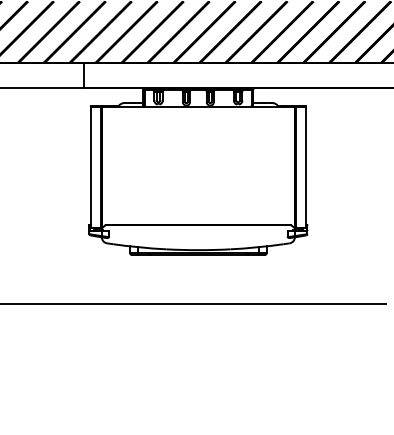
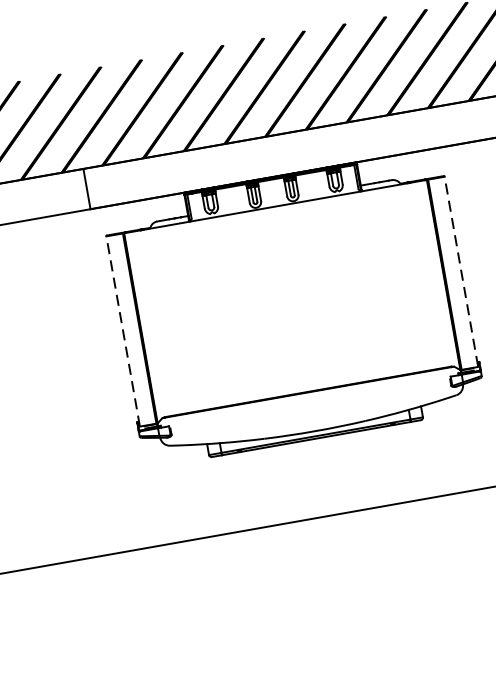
line: (90, 167) -> (123, 331), solid -> dashed
line: (306, 167) -> (461, 271), solid -> dashed

